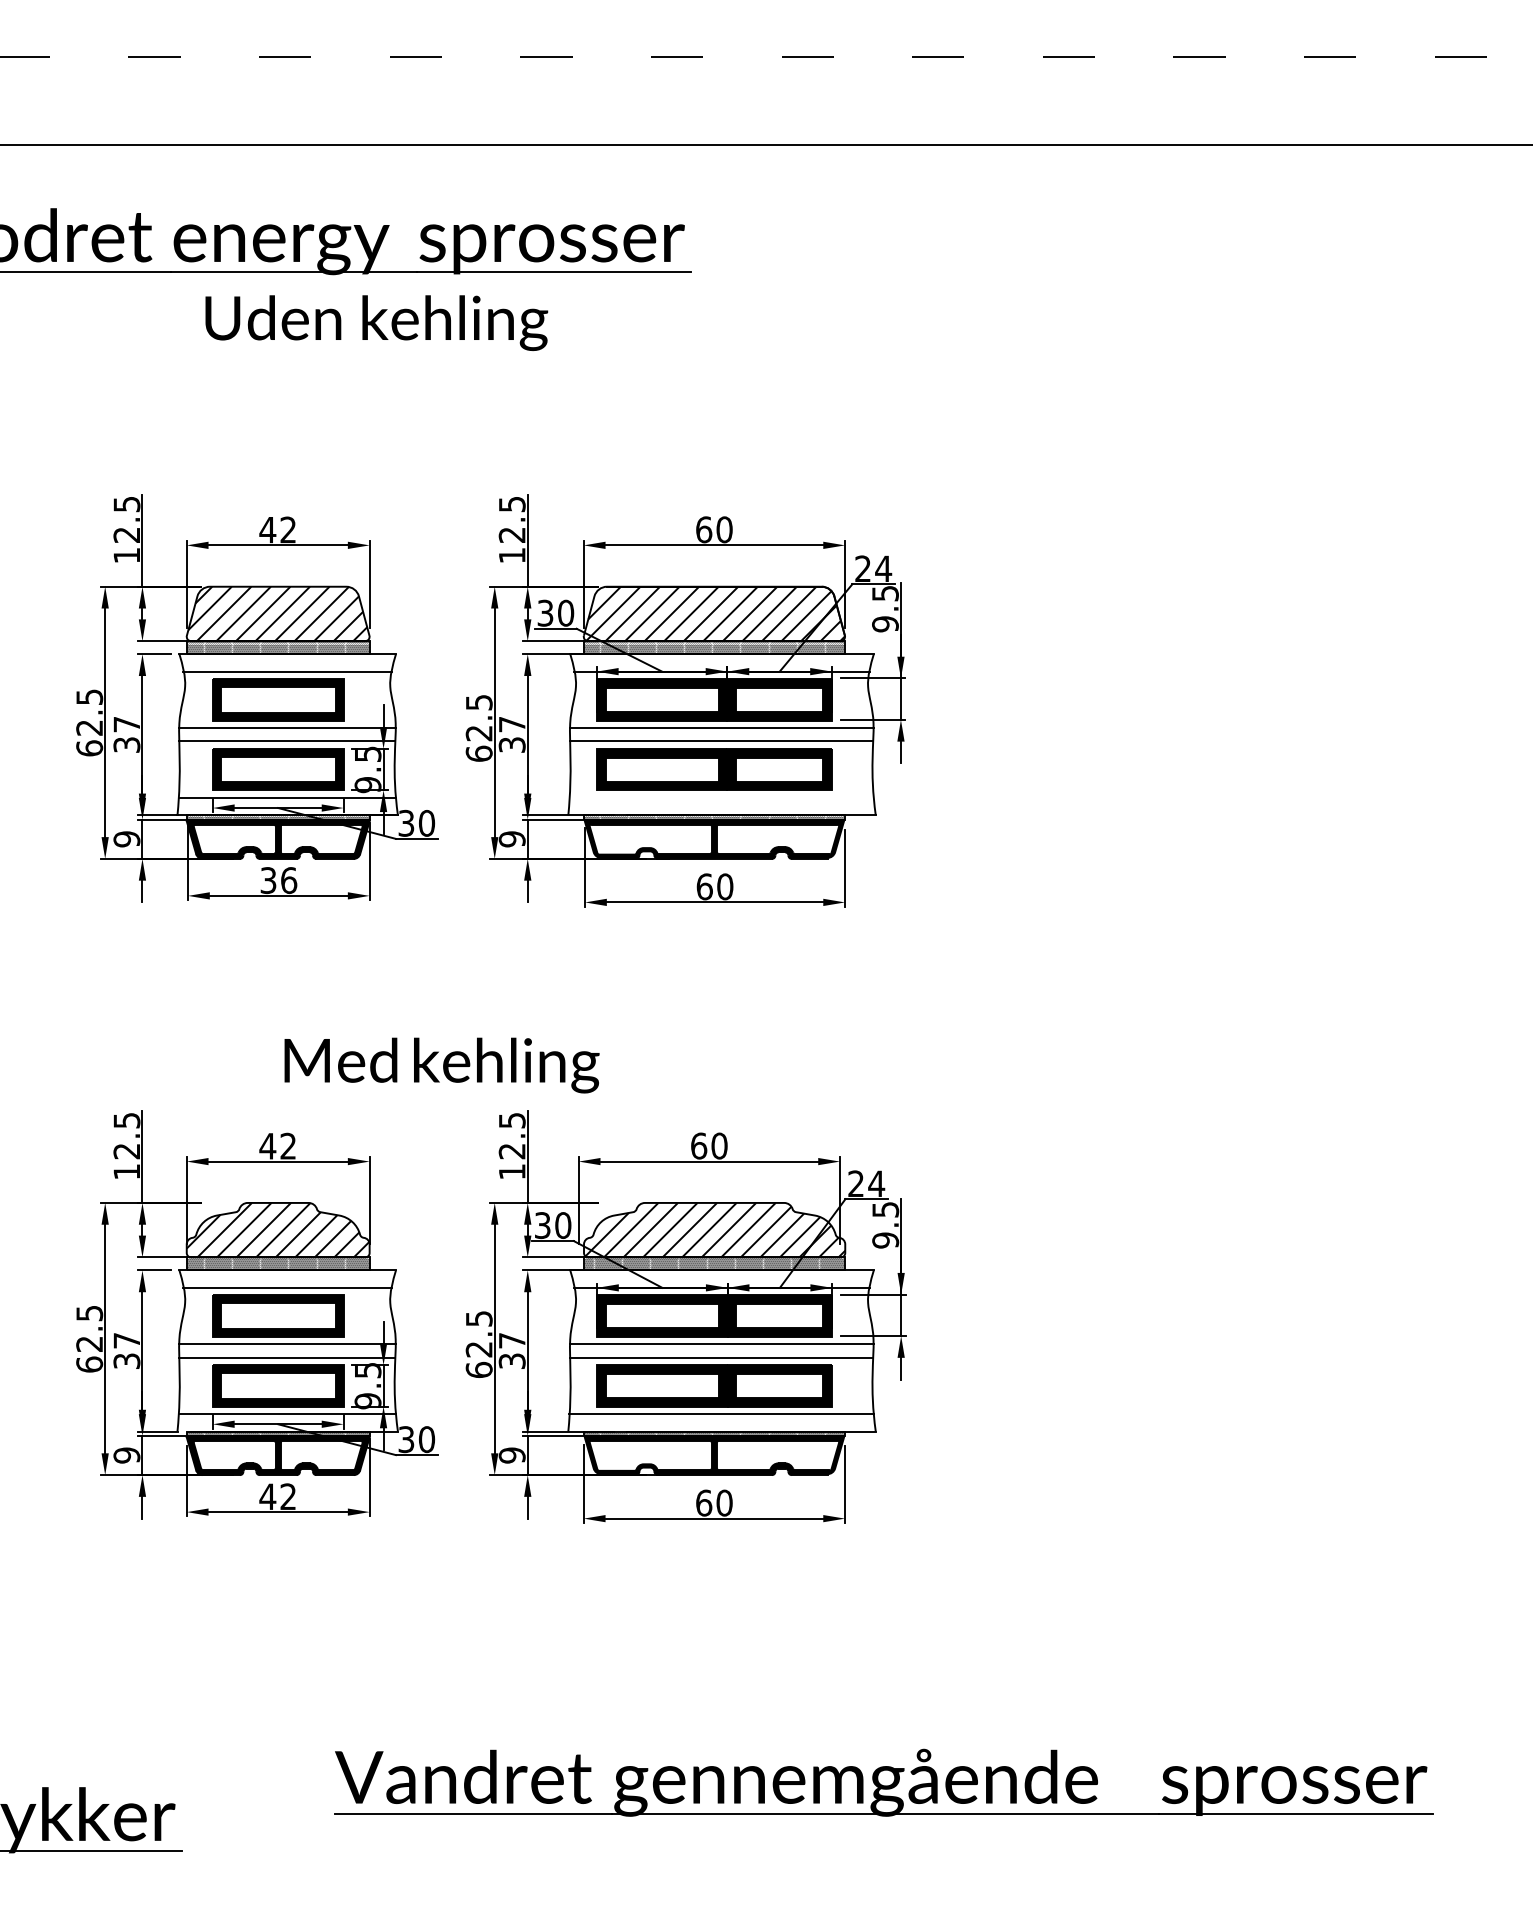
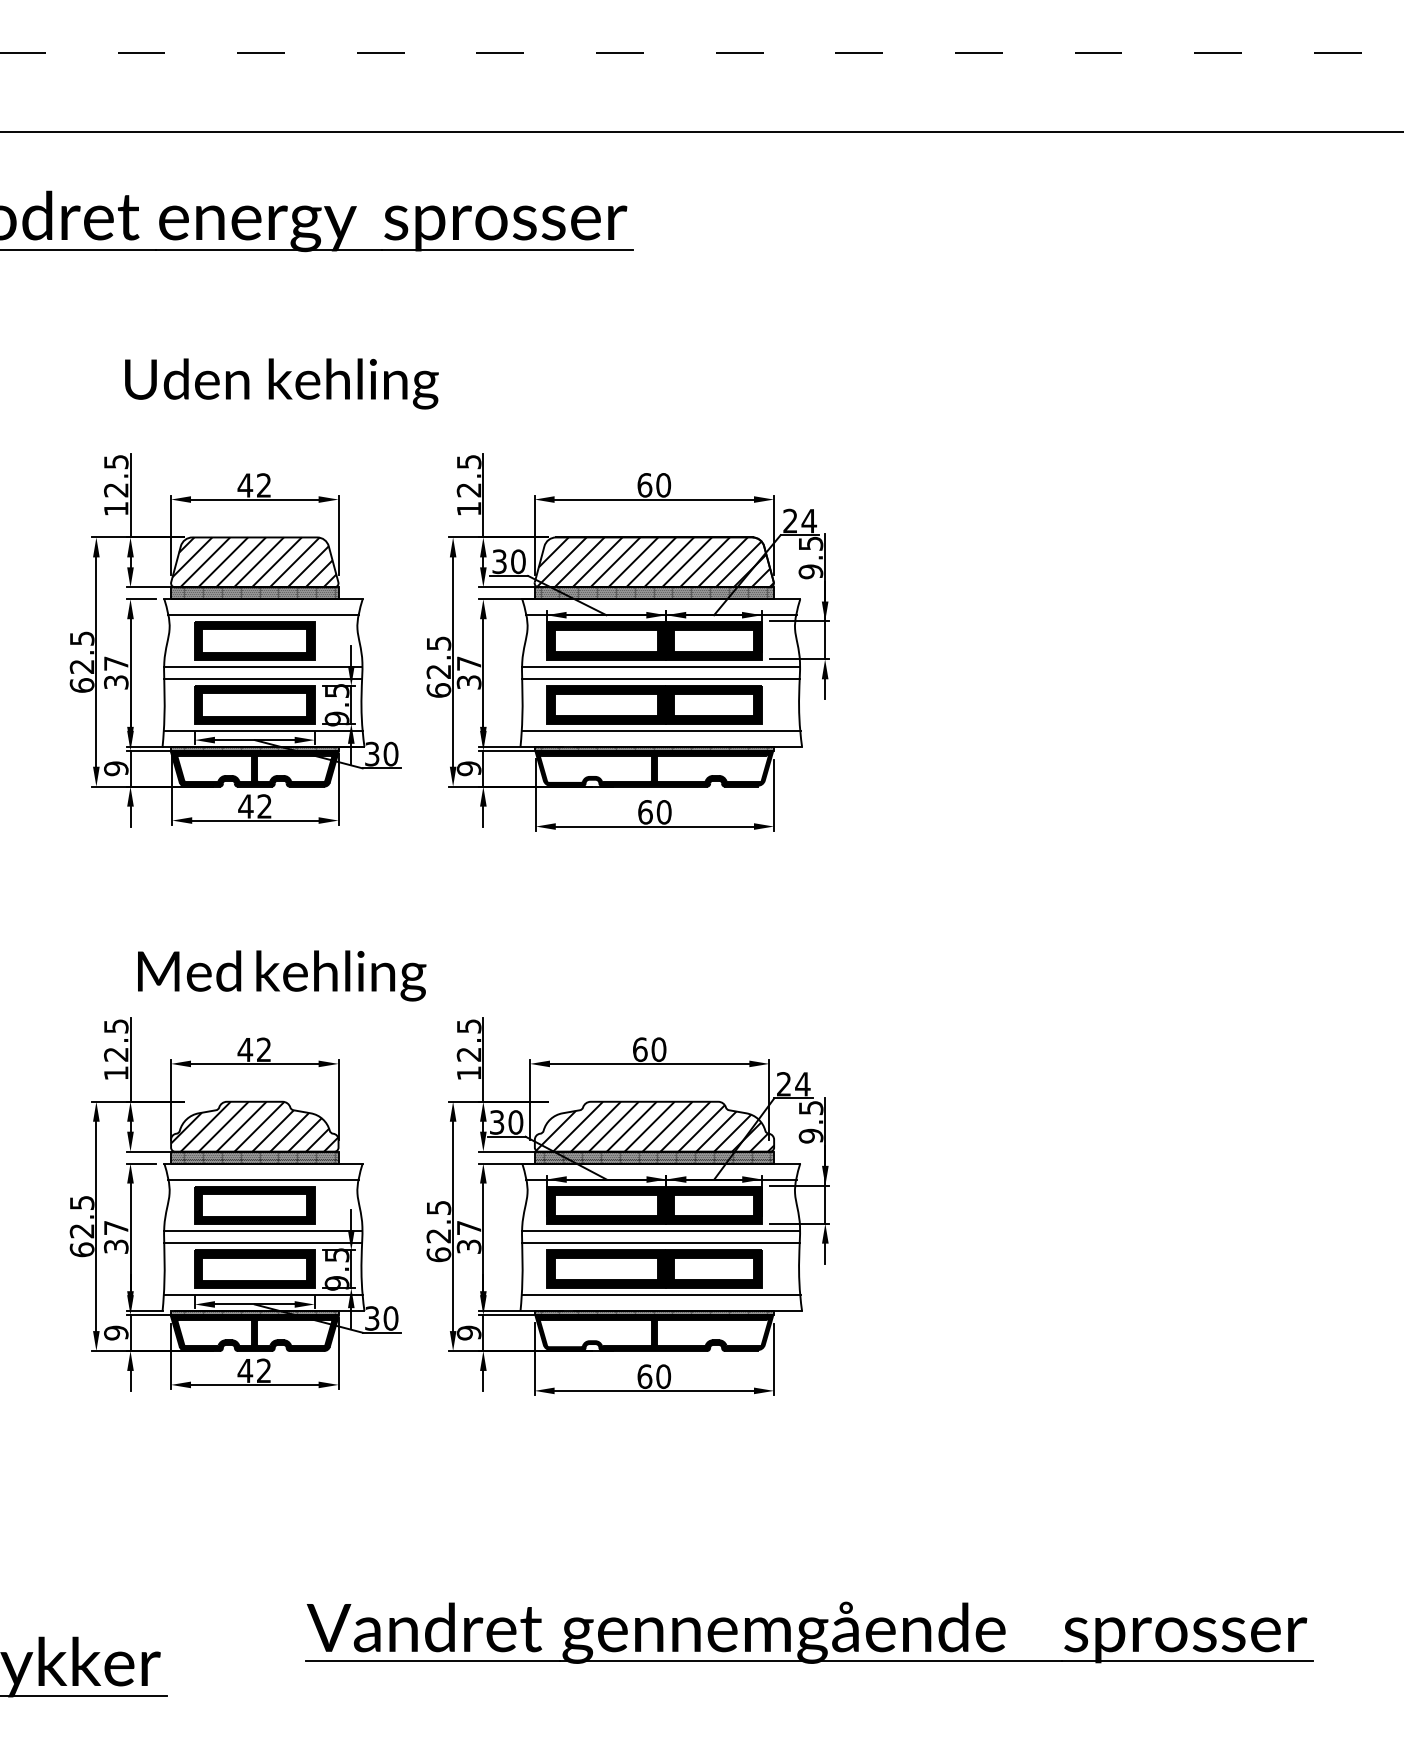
text: (376, 322) -> (281, 383), moved
line: (721, 797) -> (660, 730), added
text: (278, 880) -> (255, 806), 36 -> 42
text: (441, 1065) -> (281, 975), moved

